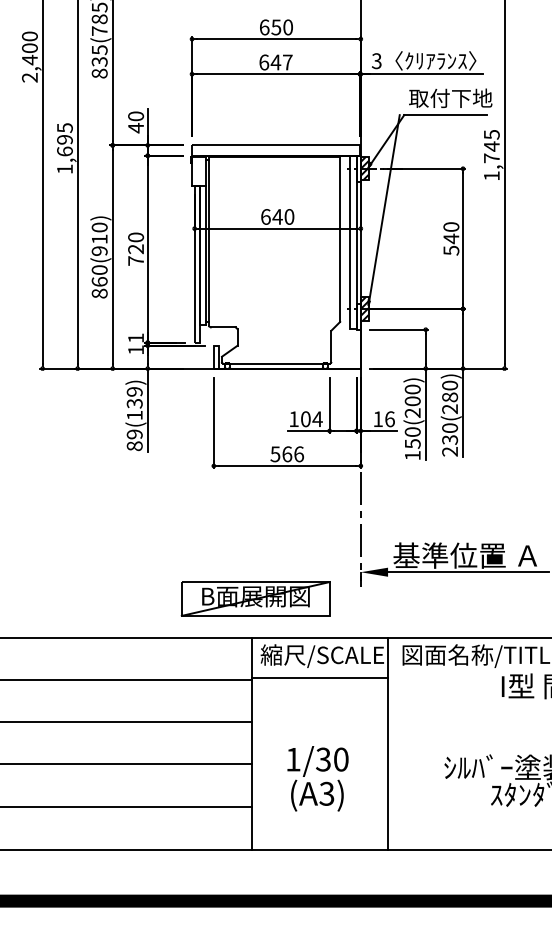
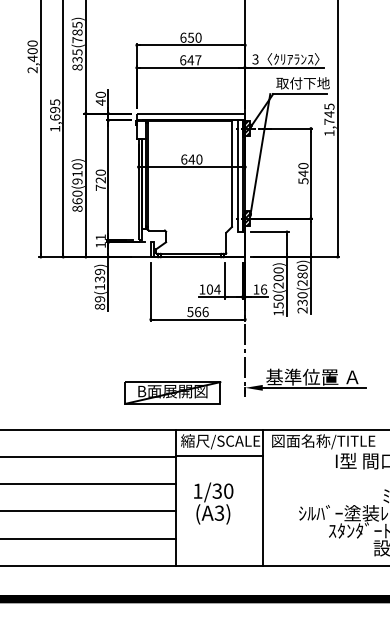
part: (255, 598) -> (172, 392), moved
text: (317, 778) -> (213, 503), moved

